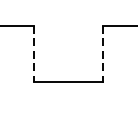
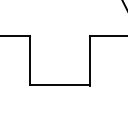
line: (34, 53) -> (29, 60), dashed -> solid
line: (102, 53) -> (89, 60), dashed -> solid

